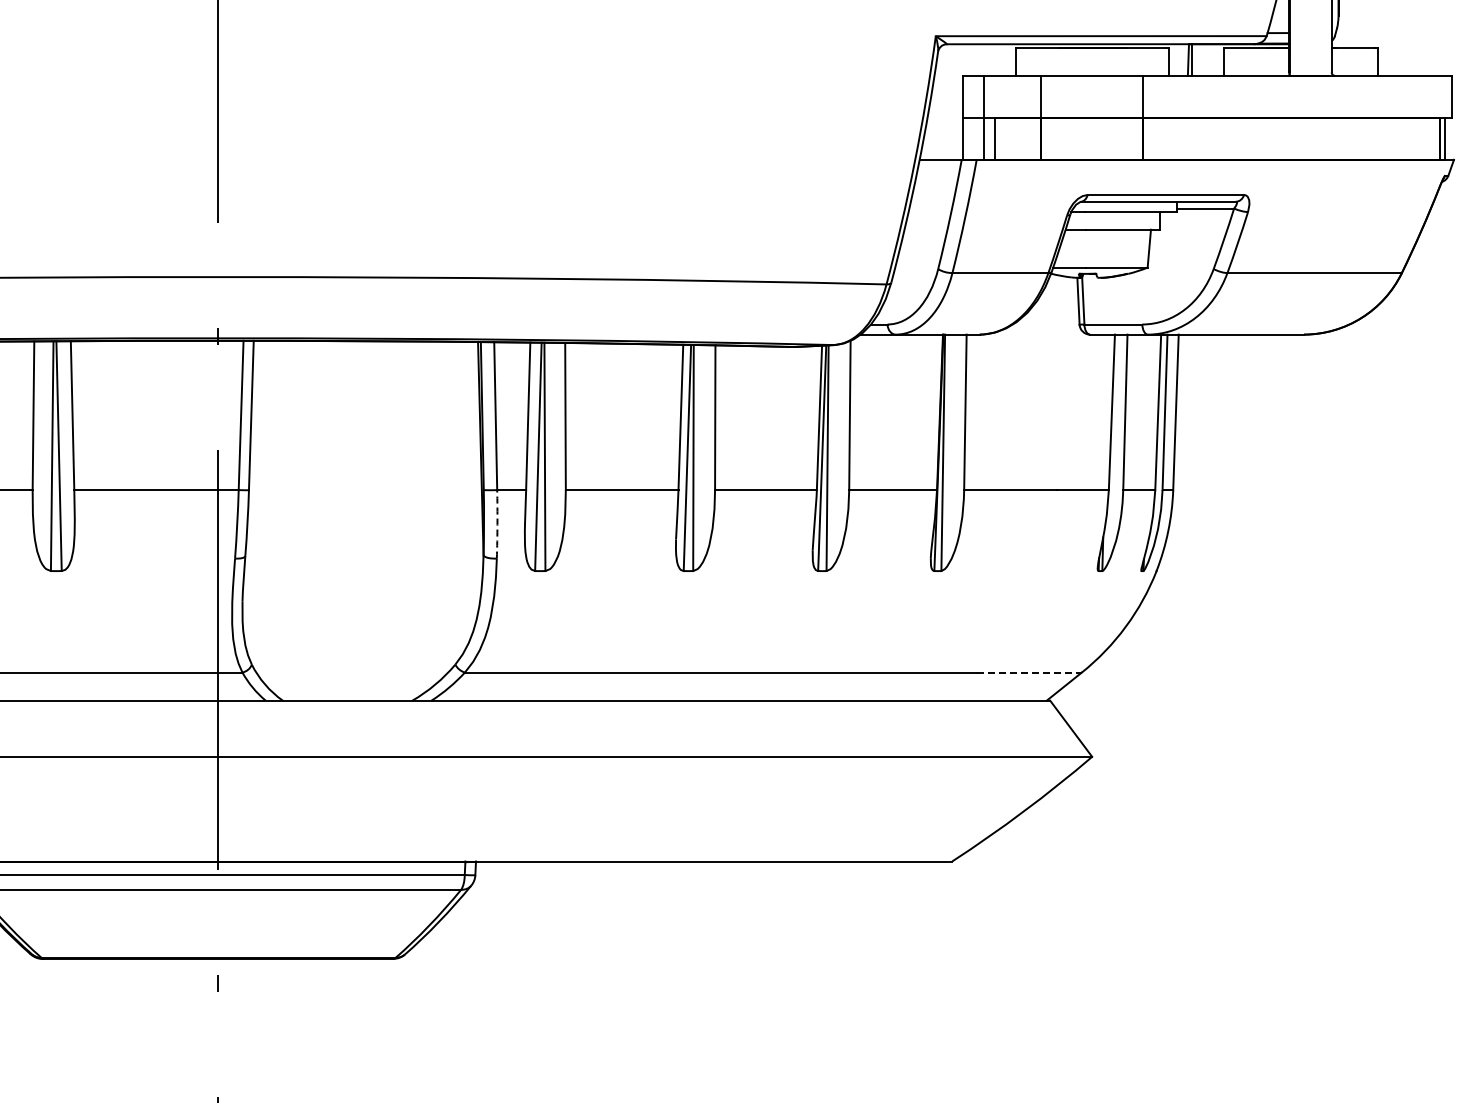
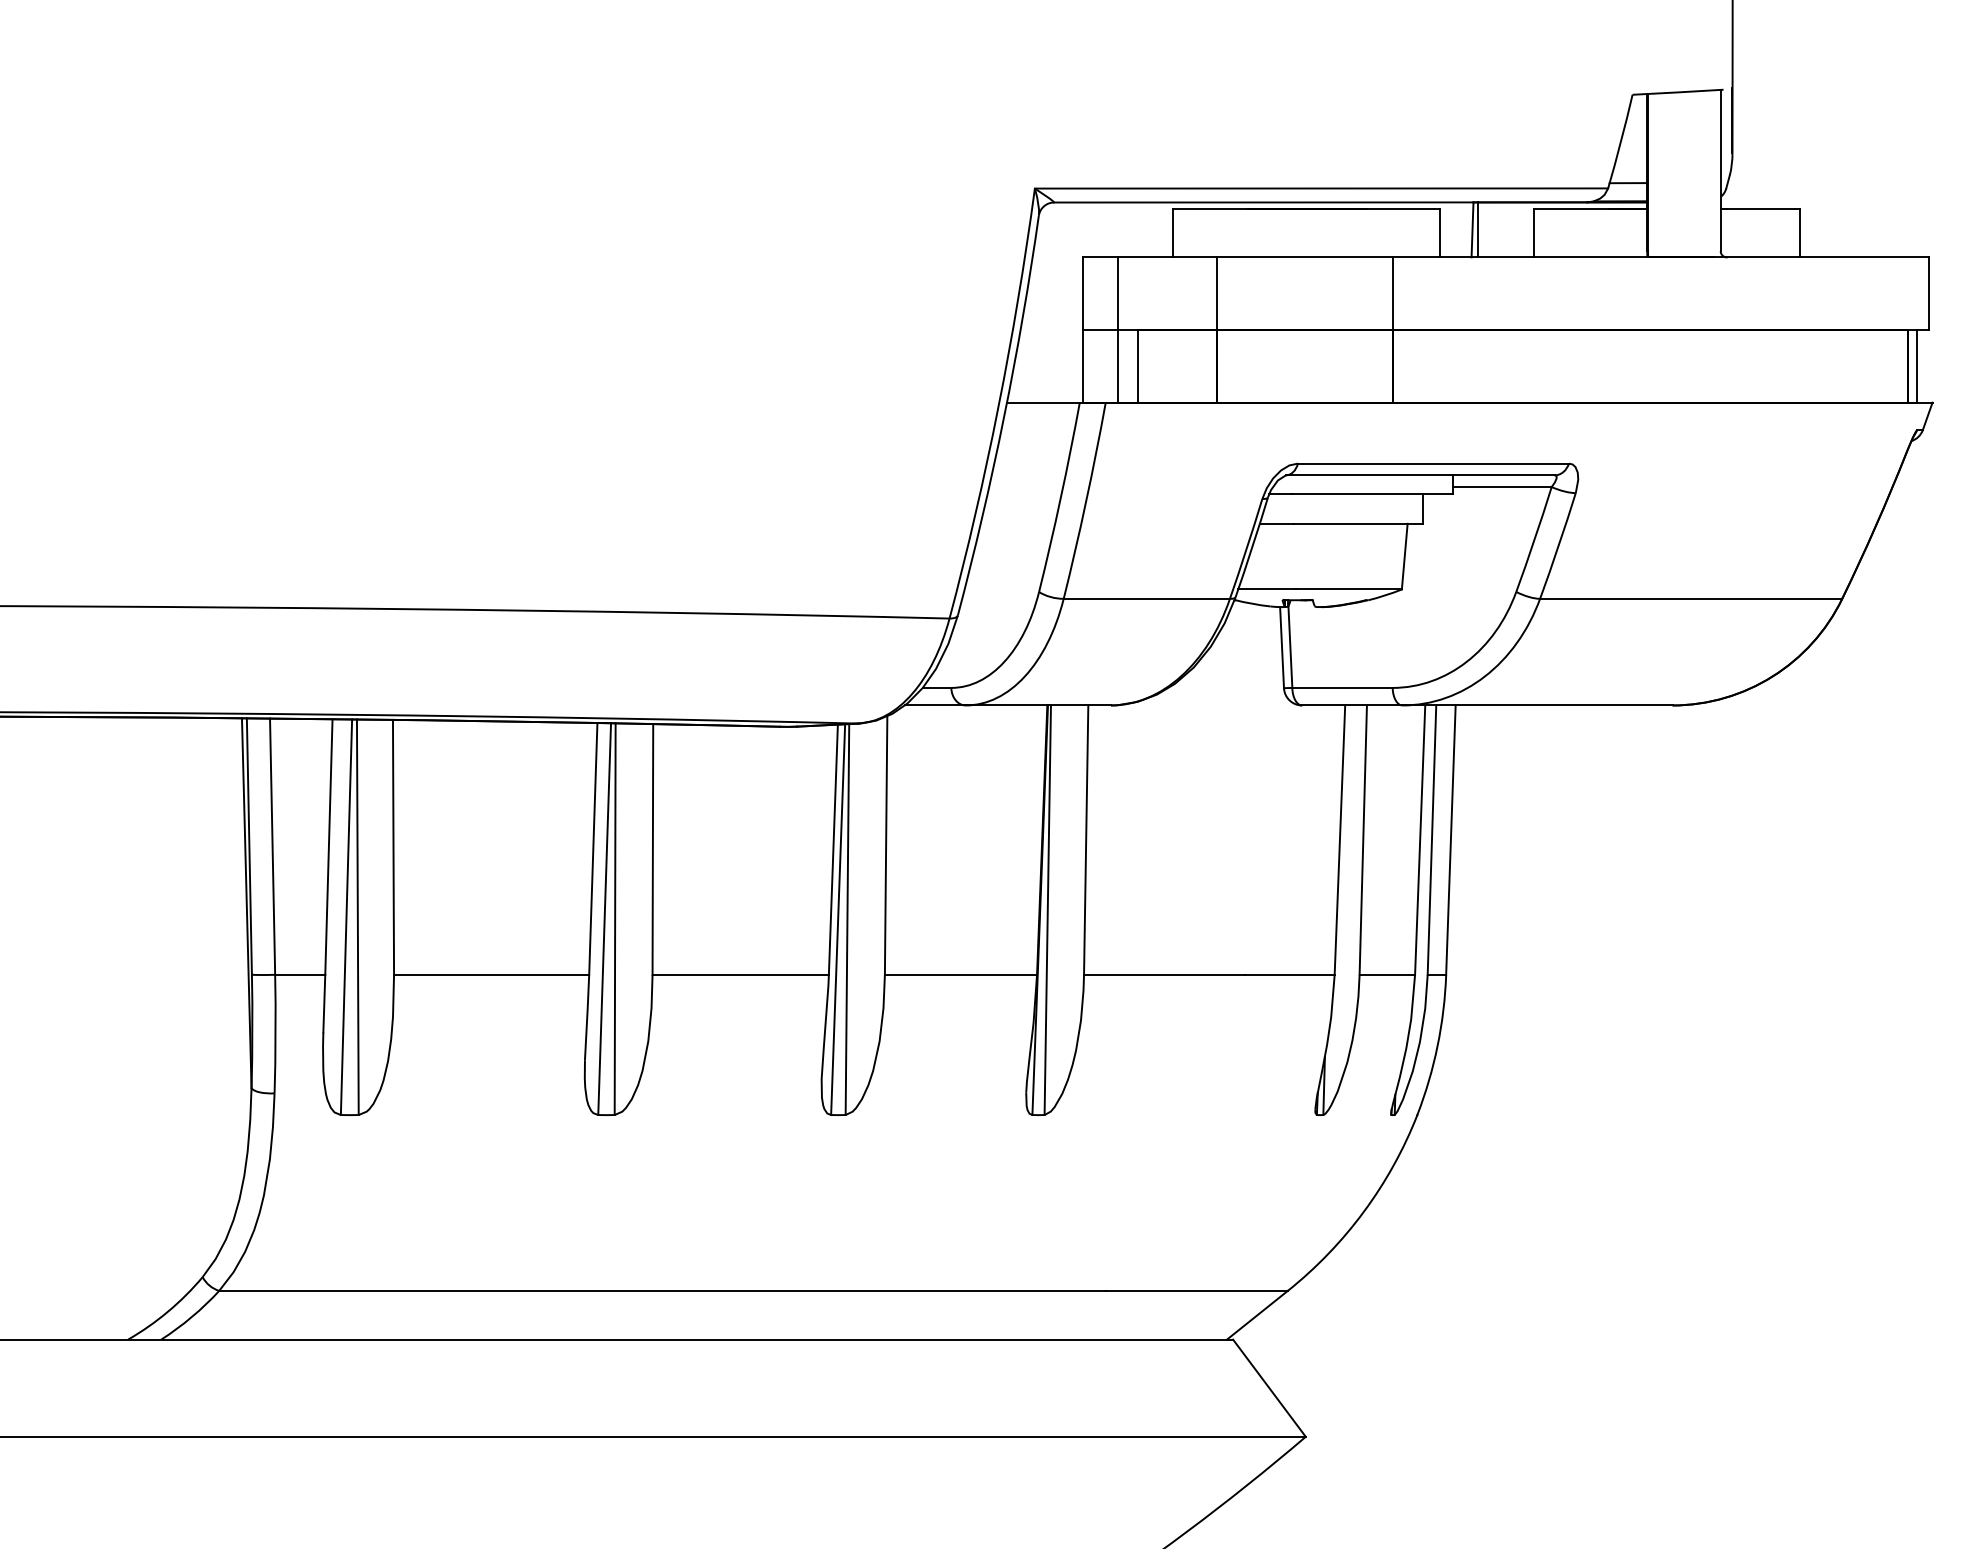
arc: (497, 524) -> (275, 1034), dashed -> solid
line: (1029, 672) -> (1197, 1290), dashed -> solid

